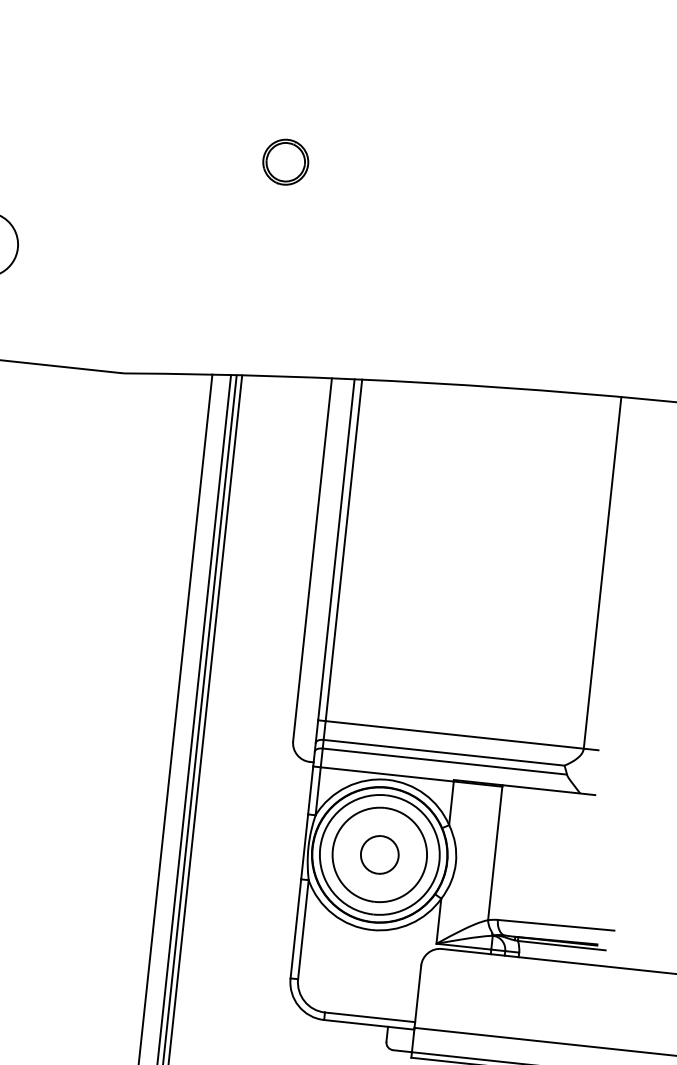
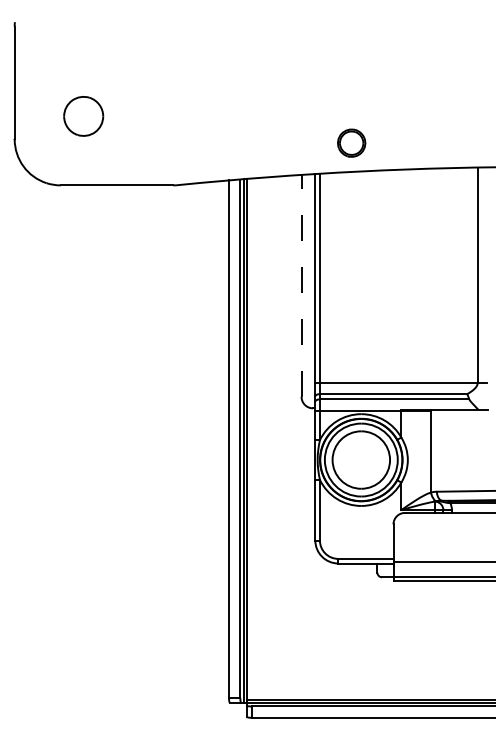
part: (285, 161) -> (351, 142), moved
line: (312, 559) -> (301, 285), solid -> dashed
part: (380, 854) -> (361, 459), removed

